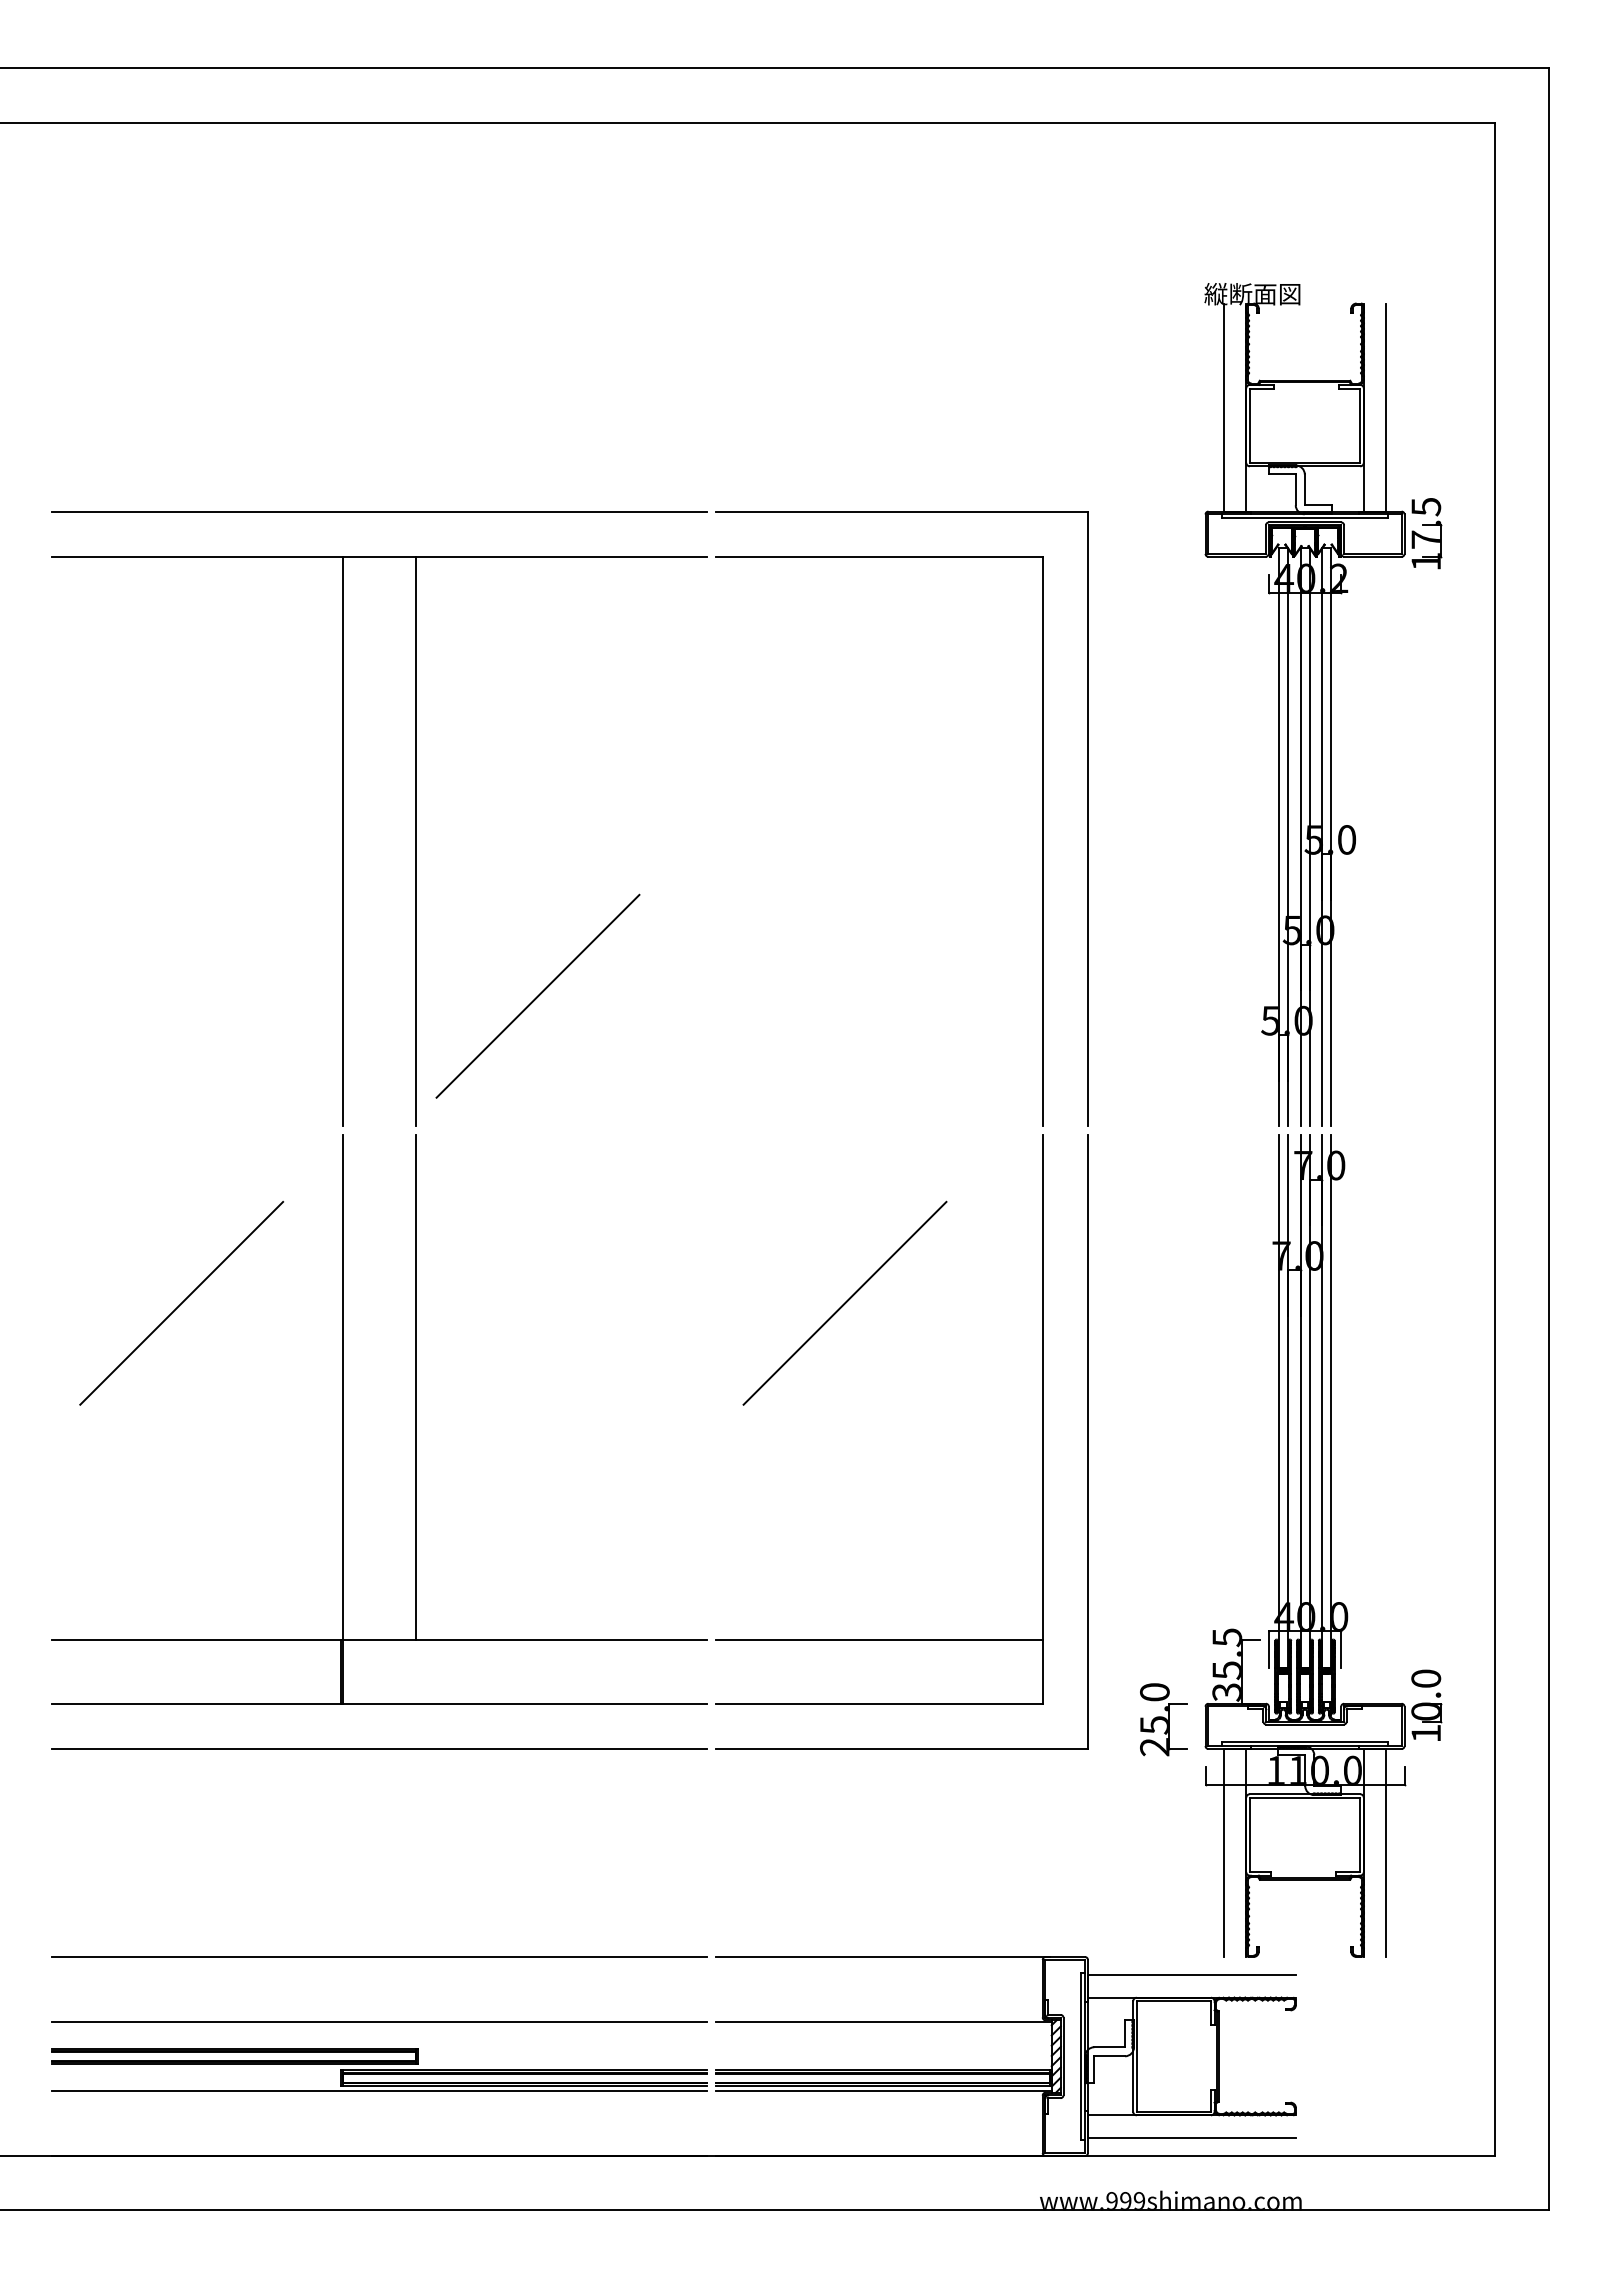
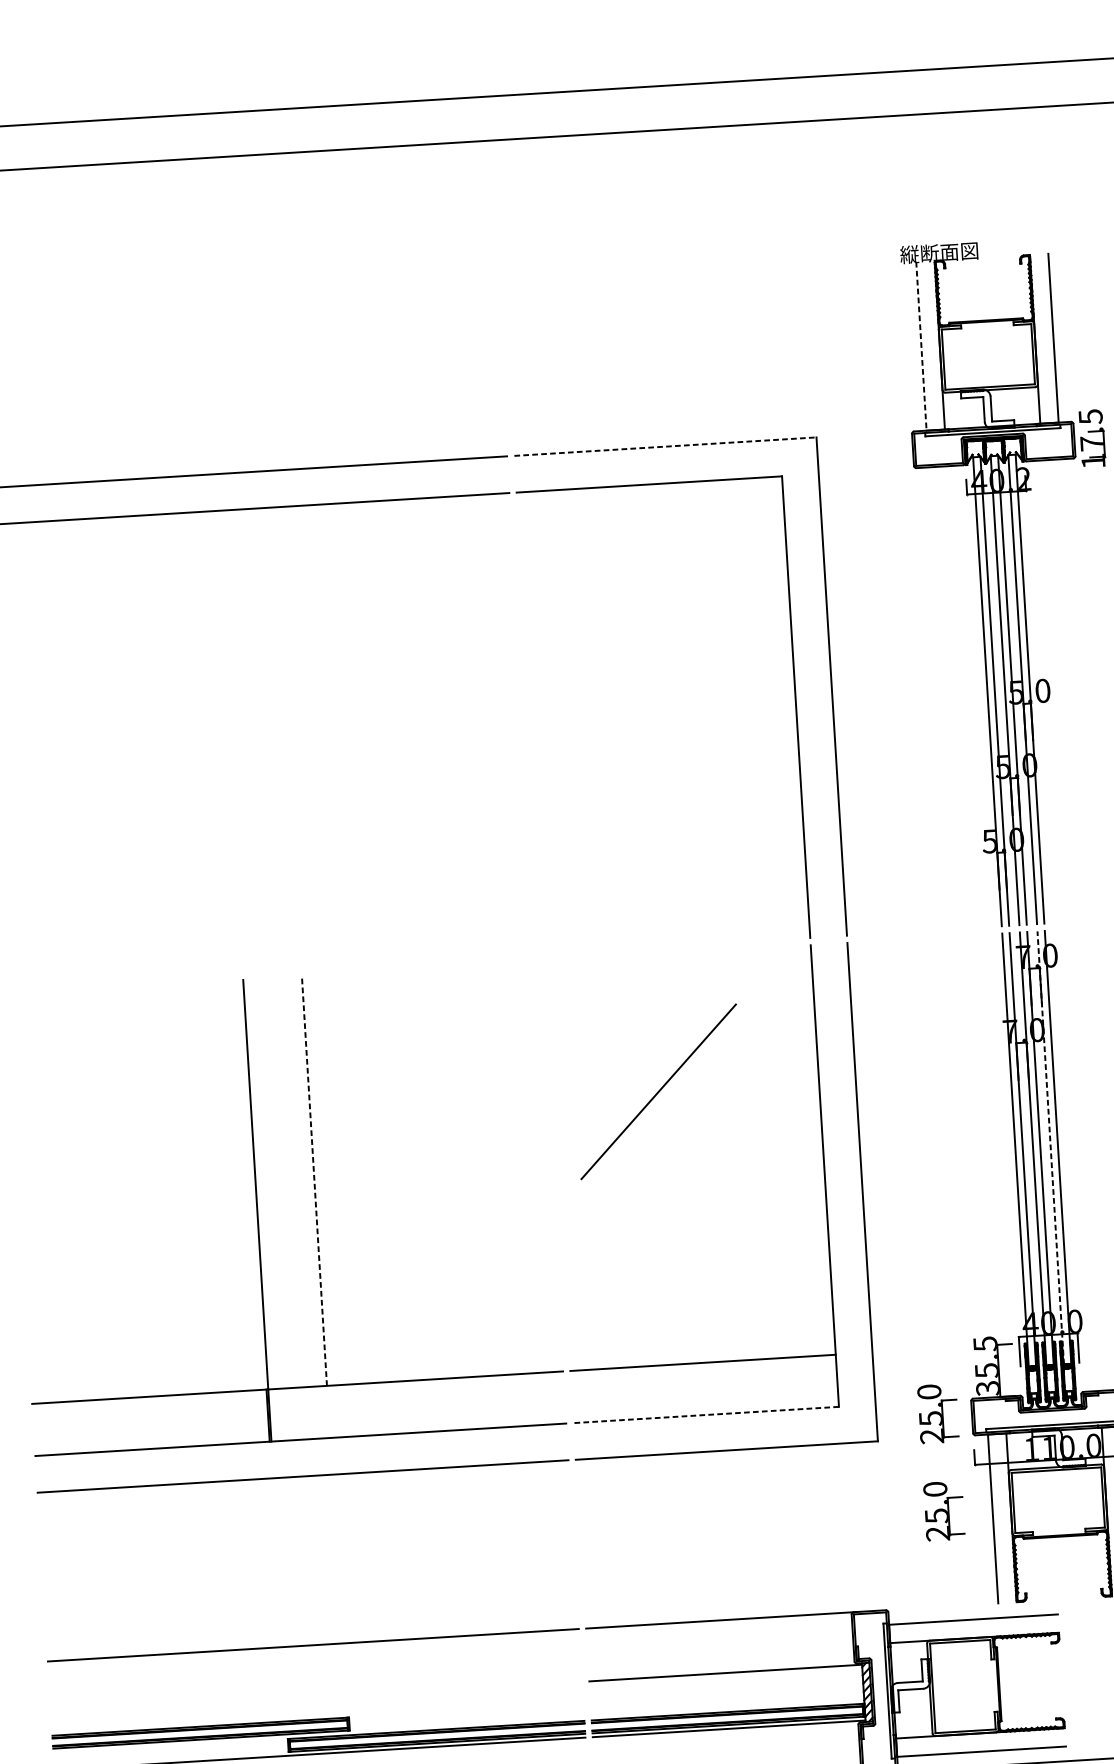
line: (1223, 408) -> (921, 347), solid -> dashed
line: (902, 511) -> (666, 446), solid -> dashed
line: (343, 840) -> (228, 741), removed
line: (415, 840) -> (287, 737), removed
line: (537, 995) -> (393, 857), removed
line: (181, 1302) -> (120, 1124), removed
line: (415, 1386) -> (314, 1180), solid -> dashed
line: (1322, 1401) -> (1050, 1147), solid -> dashed
line: (879, 1703) -> (706, 1414), solid -> dashed
part: (1163, 1839) -> (943, 1510), added
line: (379, 2022) -> (316, 1698), removed

